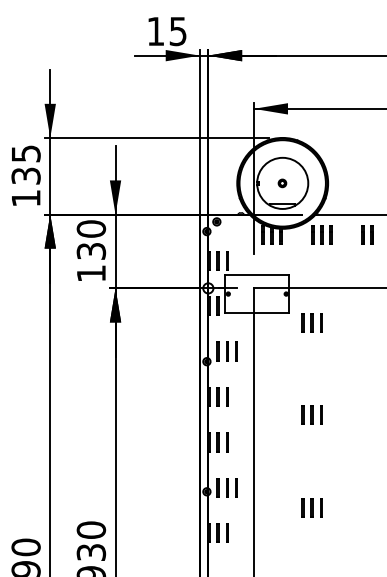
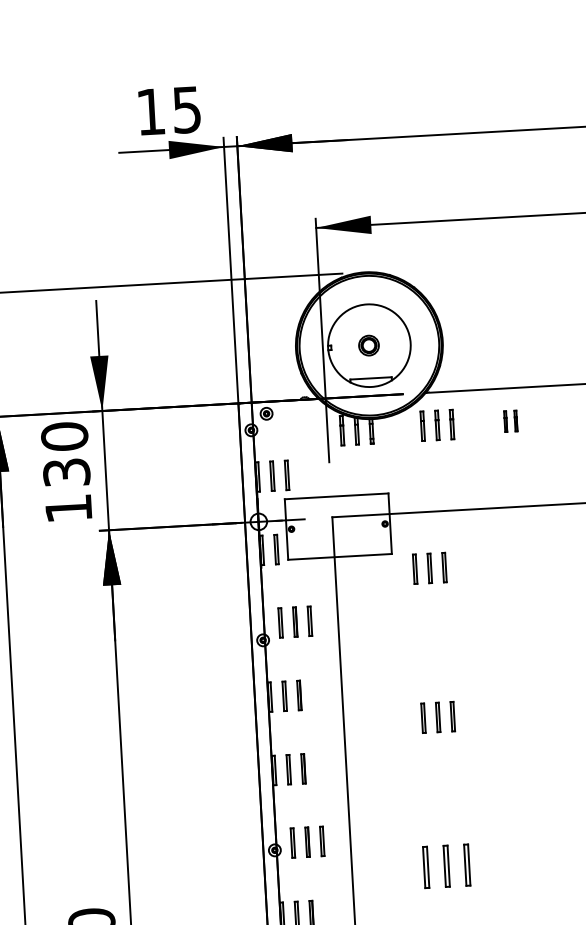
part: (282, 183) -> (369, 345), size x1.6
part: (367, 234) -> (510, 420), size x0.7
part: (311, 507) -> (445, 866), size x1.4

